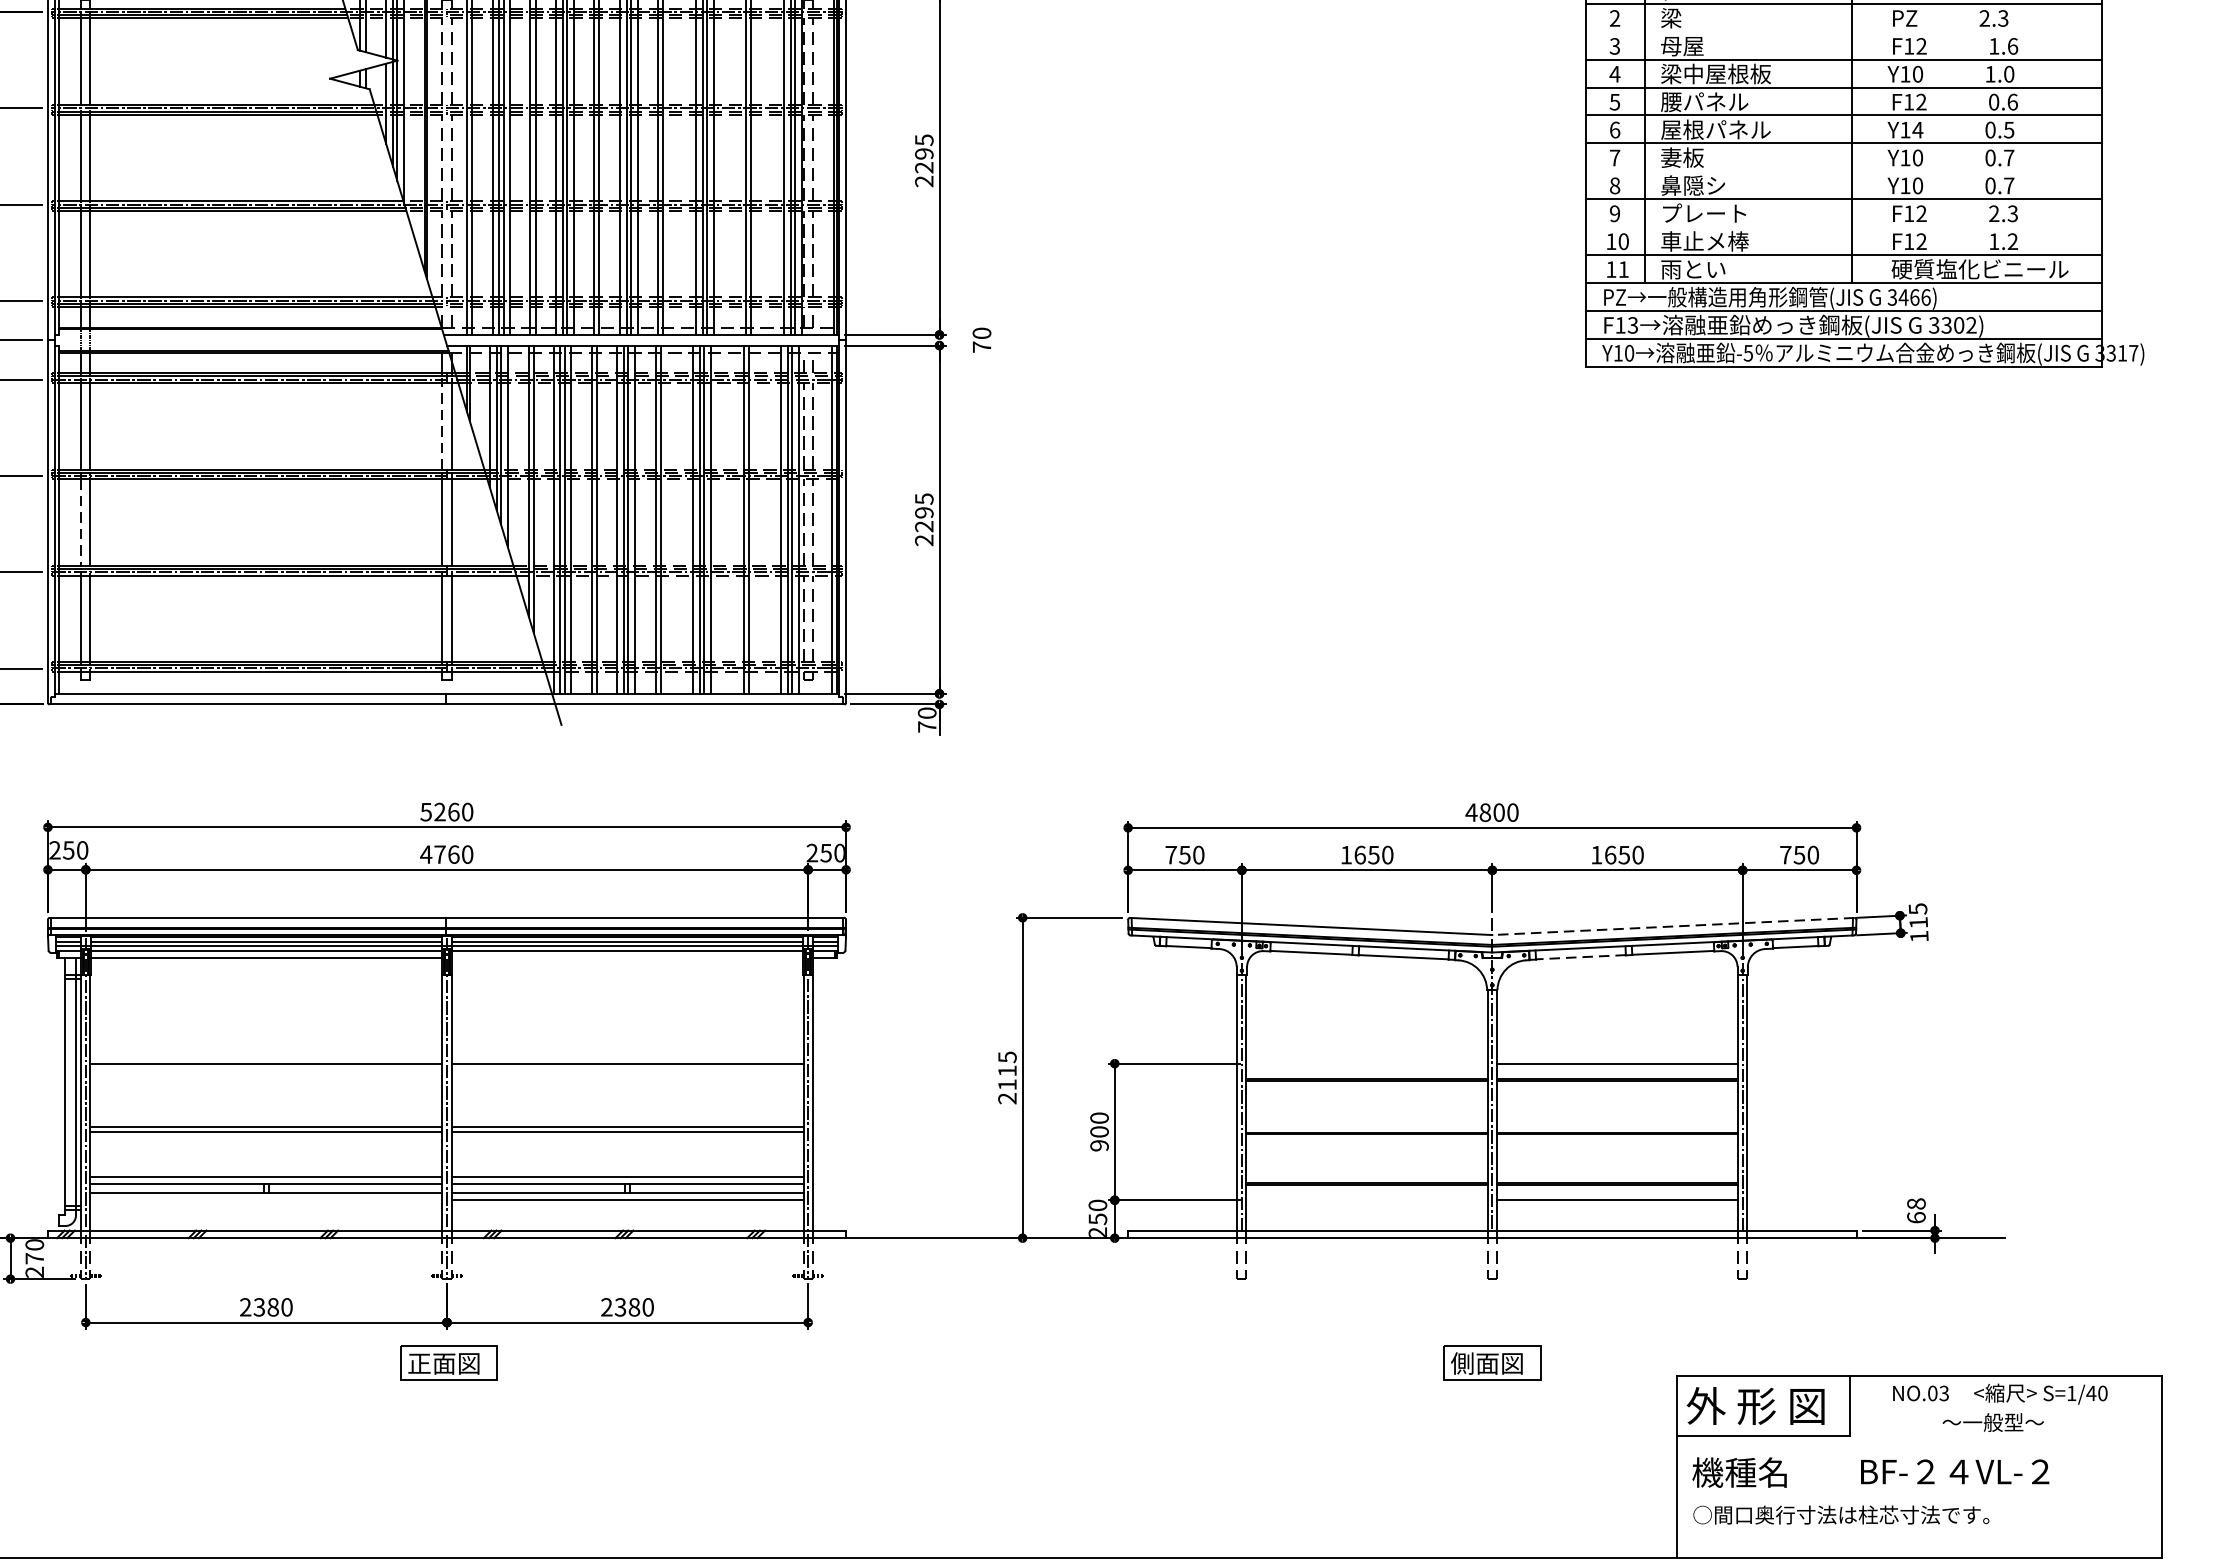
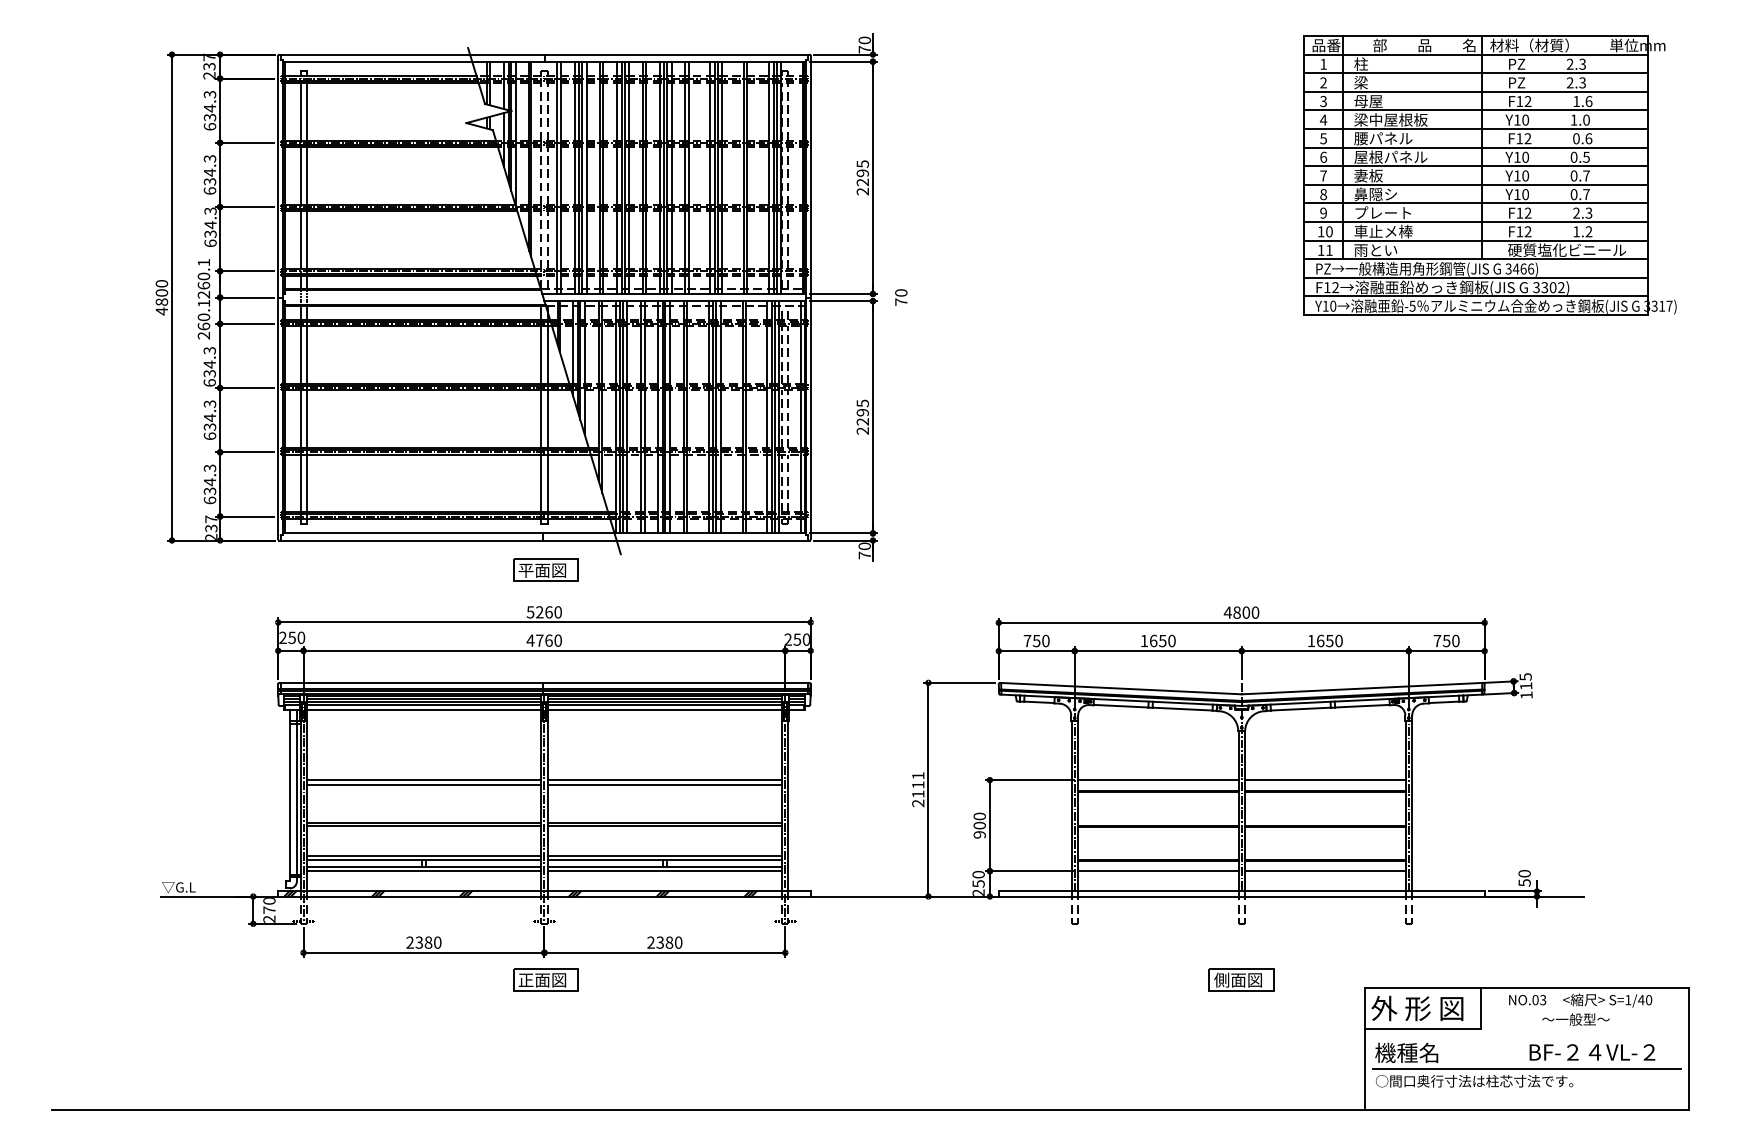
line: (1842, 31) -> (1475, 91), added
text: (1917, 128) -> (1525, 156), Y14 -> Y10
line: (1842, 170) -> (1475, 184), added
line: (1842, 227) -> (1475, 222), added
text: (1632, 325) -> (1335, 287), F13 -> F12
line: (442, 425) -> (541, 354), dashed -> solid
line: (81, 523) -> (300, 419), dashed -> solid
part: (448, 747) -> (545, 569), added
line: (1673, 926) -> (1362, 688), dashed -> solid
line: (626, 957) -> (664, 709), added
line: (1580, 957) -> (1300, 709), dashed -> solid
text: (1007, 1056) -> (918, 775), 2115 -> 2111
line: (1366, 1064) -> (1157, 780), added
line: (265, 1070) -> (423, 784), added
line: (626, 1070) -> (664, 784), added
line: (265, 1200) -> (423, 871), added
line: (1366, 1200) -> (1157, 871), added
text: (1916, 1211) -> (1524, 878), 68 -> 50
text: (1955, 1471) -> (1592, 1052), moved
line: (1919, 1497) -> (1526, 1069), added

